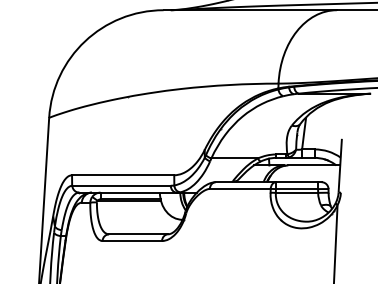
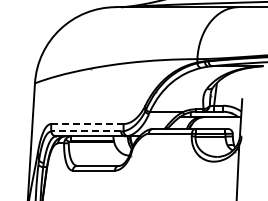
line: (123, 175) -> (87, 124), solid -> dashed
line: (121, 185) -> (86, 131), solid -> dashed

